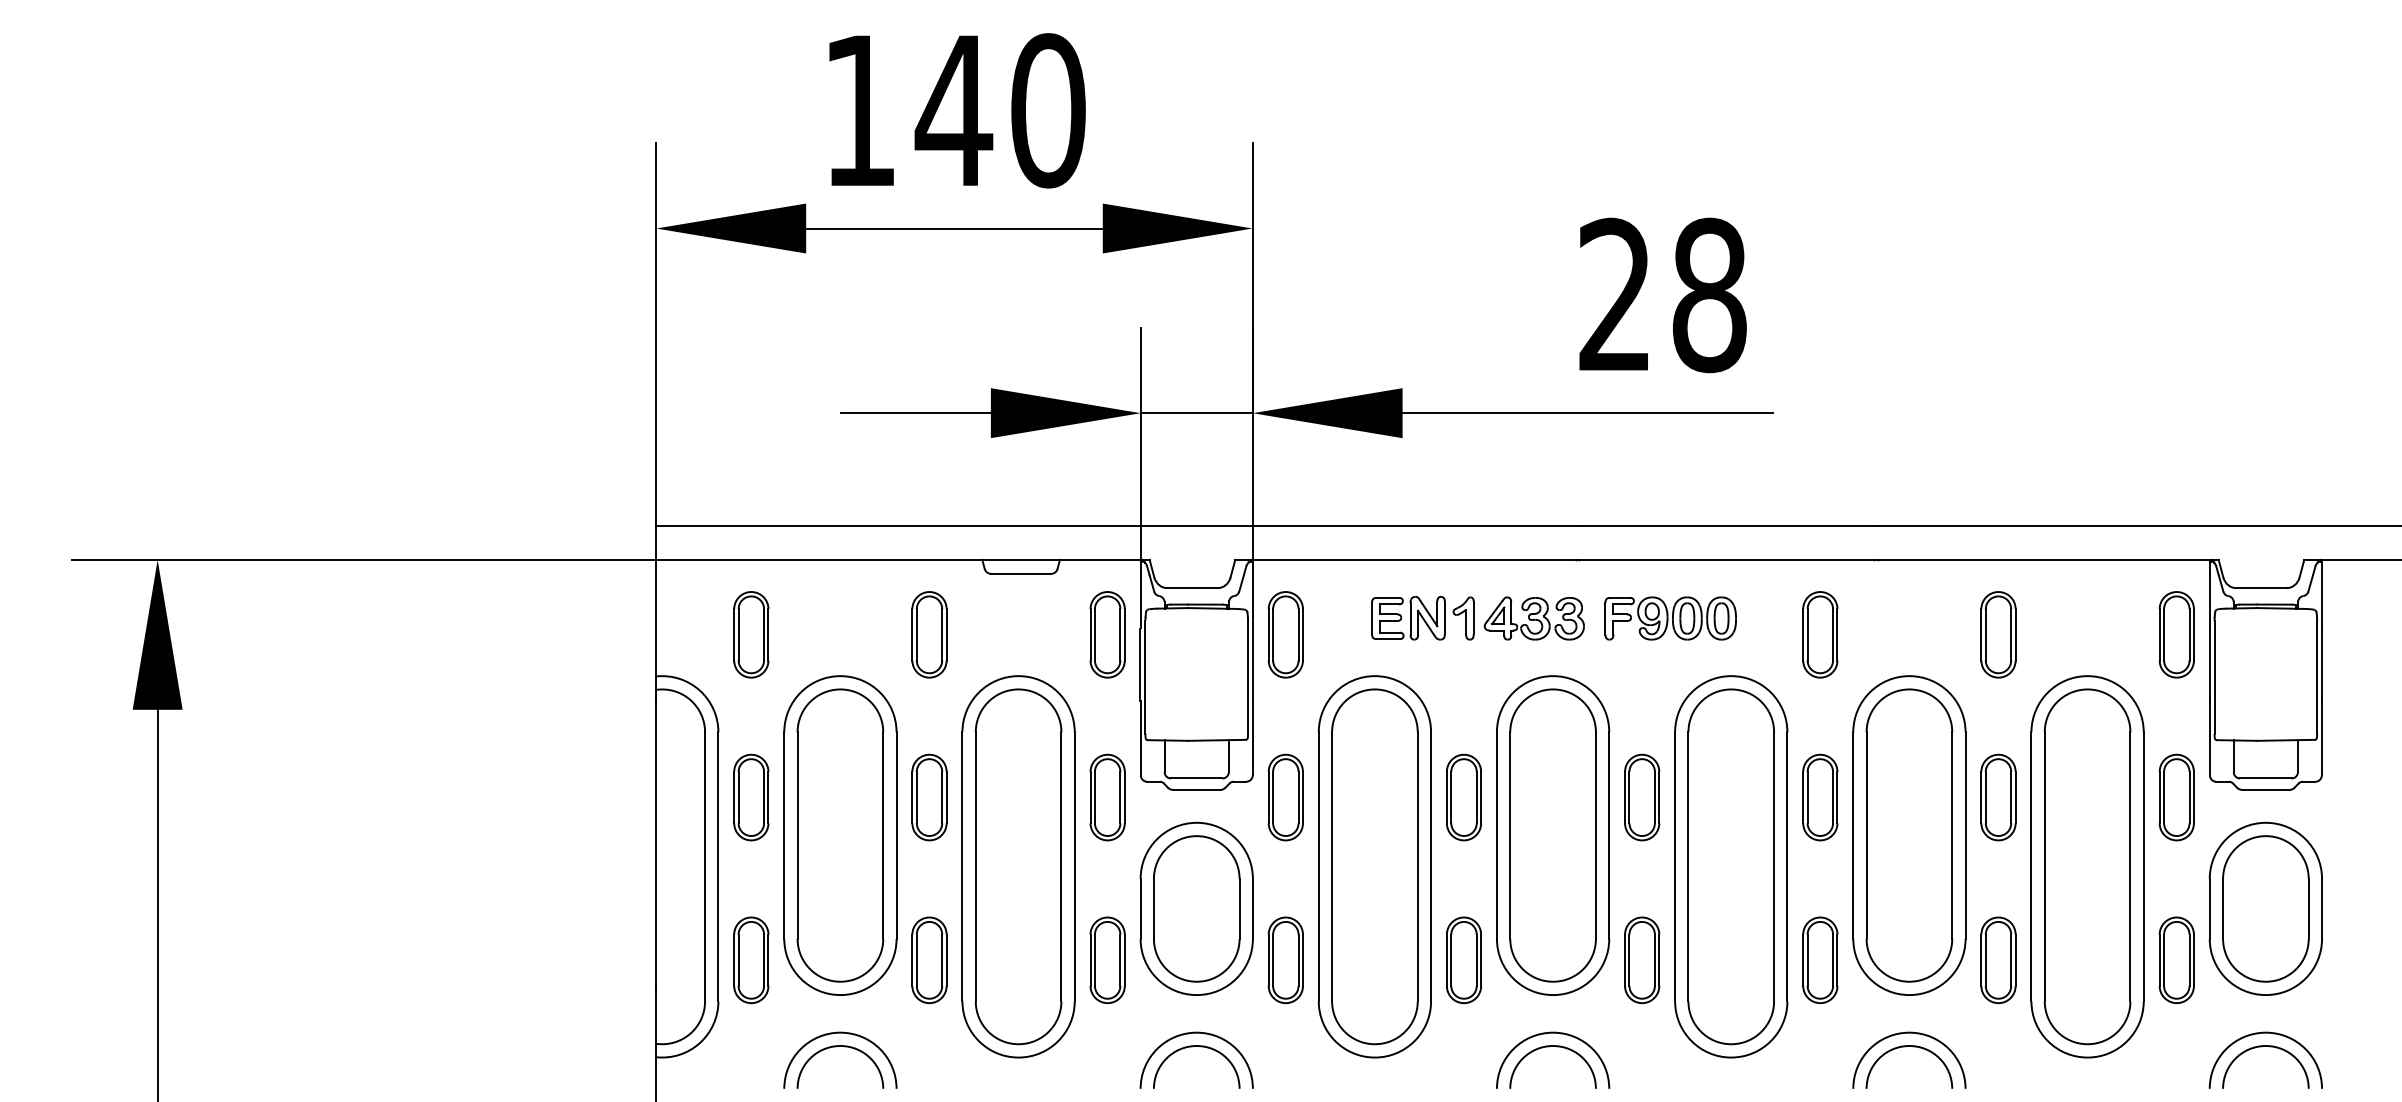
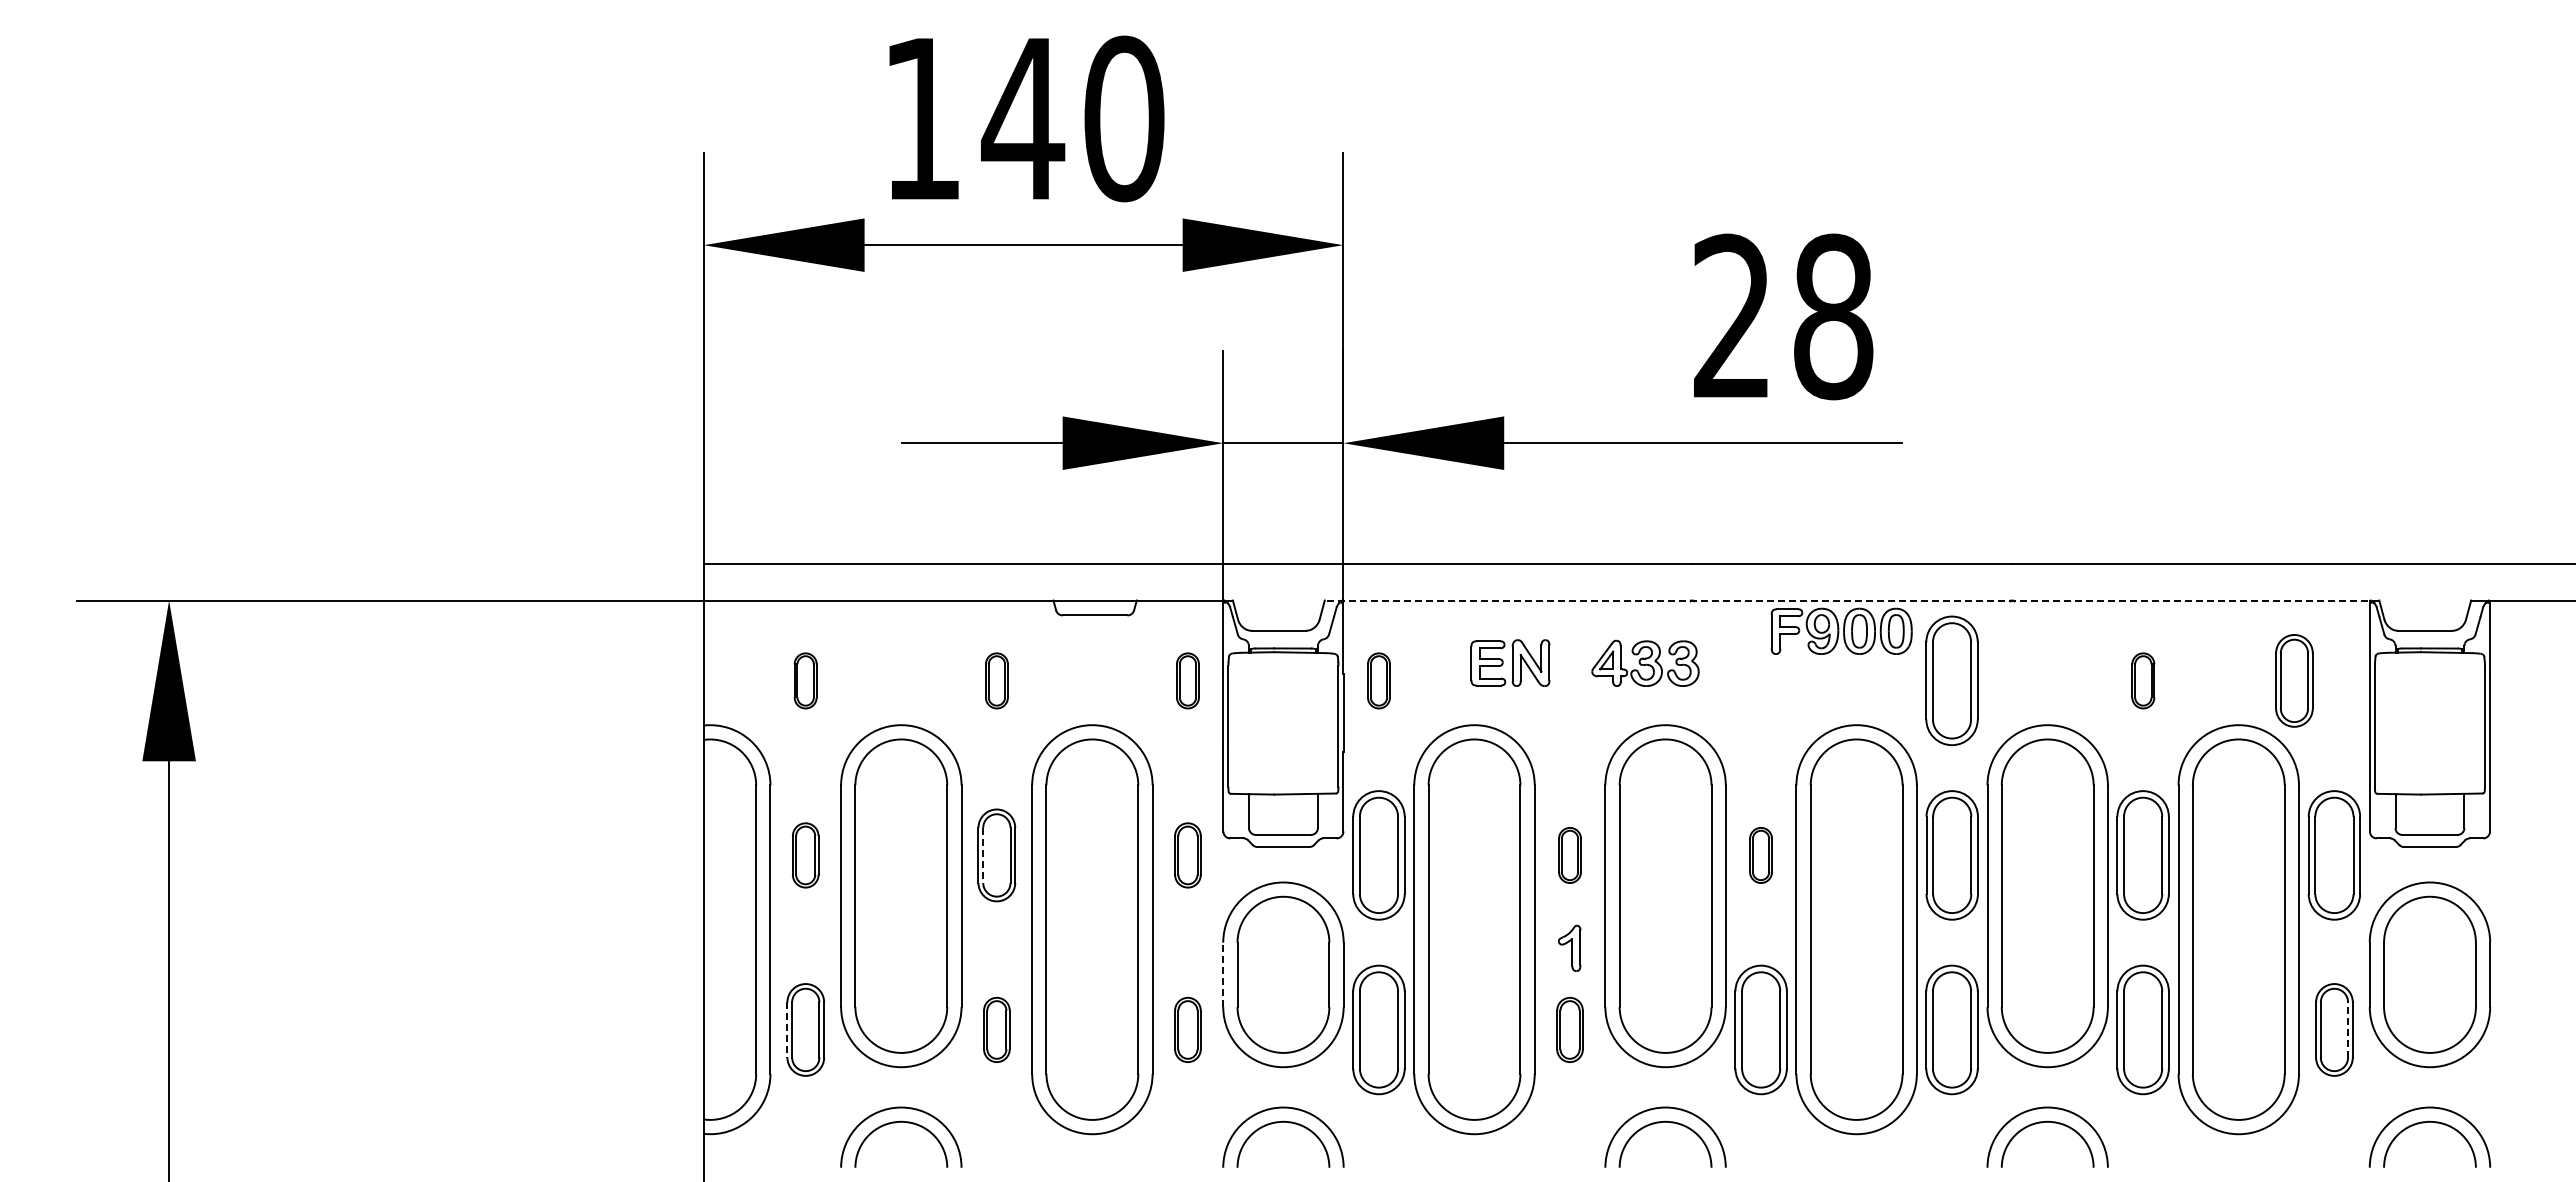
line: (1726, 559) -> (1851, 600), solid -> dashed
part: (1463, 617) -> (1569, 947), moved
part: (1670, 617) -> (1841, 630), moved
part: (751, 634) -> (805, 680), size x0.6
part: (929, 634) -> (996, 680), size x0.6
part: (1107, 634) -> (1187, 680), size x0.6
part: (1285, 634) -> (1378, 680), size x0.6
part: (1820, 634) -> (1952, 680), size x1.4
part: (1998, 634) -> (2143, 680), size x0.6
part: (2176, 634) -> (2294, 680), moved
part: (751, 797) -> (805, 855), size x0.7
line: (917, 797) -> (983, 855), solid -> dashed
part: (1107, 797) -> (1187, 855), size x0.7
part: (1285, 797) -> (1378, 855), size x1.4
part: (1463, 797) -> (1569, 855), size x0.6
part: (1641, 797) -> (1760, 855), size x0.6
part: (1819, 797) -> (1951, 855), size x1.4
part: (1998, 797) -> (2143, 855), size x1.4
part: (2176, 797) -> (2334, 855), size x1.4
line: (1140, 908) -> (1223, 974), solid -> dashed
line: (734, 959) -> (787, 1029), solid -> dashed
part: (929, 959) -> (996, 1029), size x0.7
part: (1107, 959) -> (1187, 1029), size x0.7
part: (1285, 959) -> (1378, 1029), size x1.4
part: (1463, 959) -> (1569, 1029), size x0.7
part: (1641, 959) -> (1760, 1029), size x1.4
part: (1820, 959) -> (1952, 1029), size x1.4
part: (1998, 959) -> (2143, 1029), size x1.4
line: (2189, 959) -> (2348, 1029), solid -> dashed

